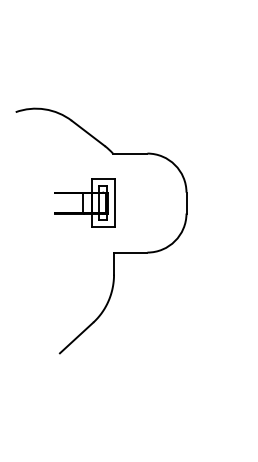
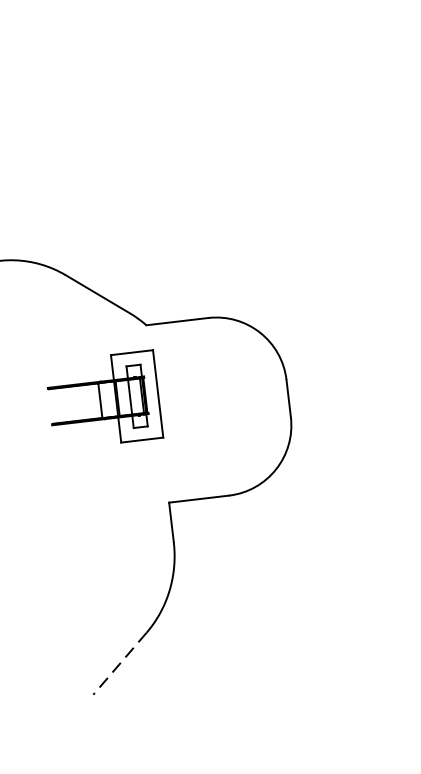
part: (84, 202) -> (103, 399), moved
line: (76, 337) -> (119, 662), solid -> dashed

